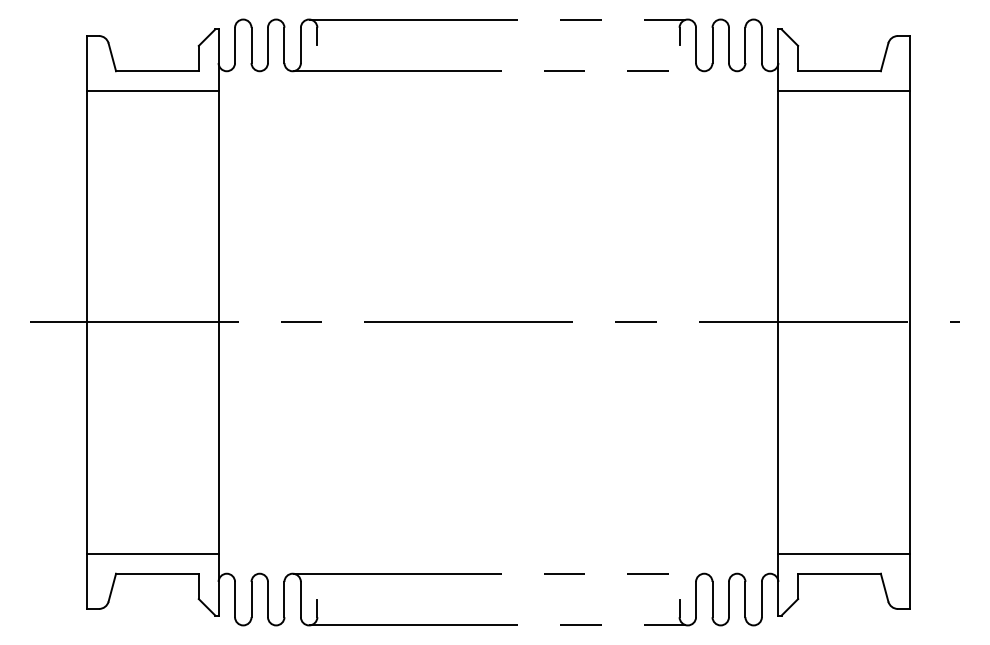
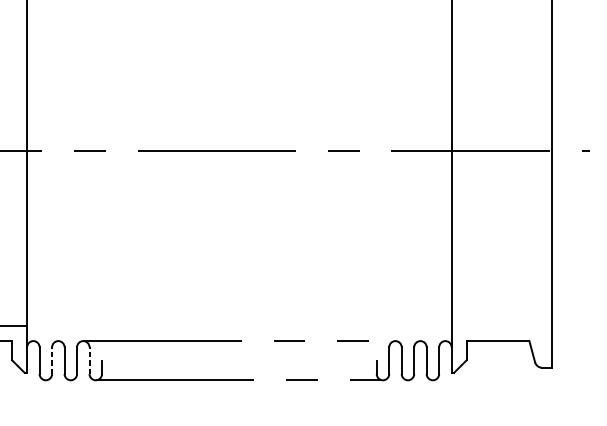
line: (844, 553) -> (501, 325), removed
line: (251, 599) -> (52, 360), solid -> dashed
line: (300, 599) -> (89, 360), solid -> dashed

